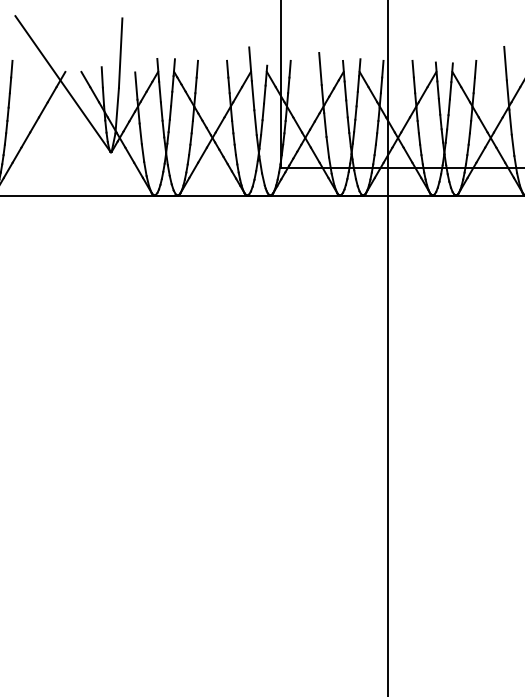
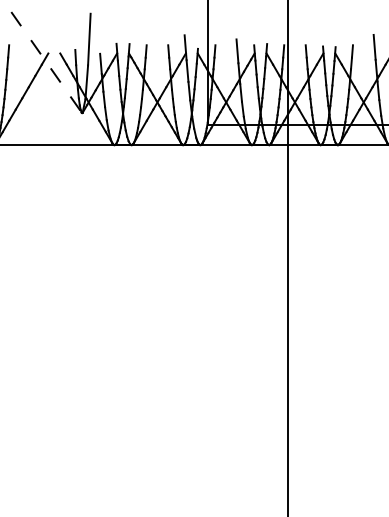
line: (62, 84) -> (46, 62), solid -> dashed

